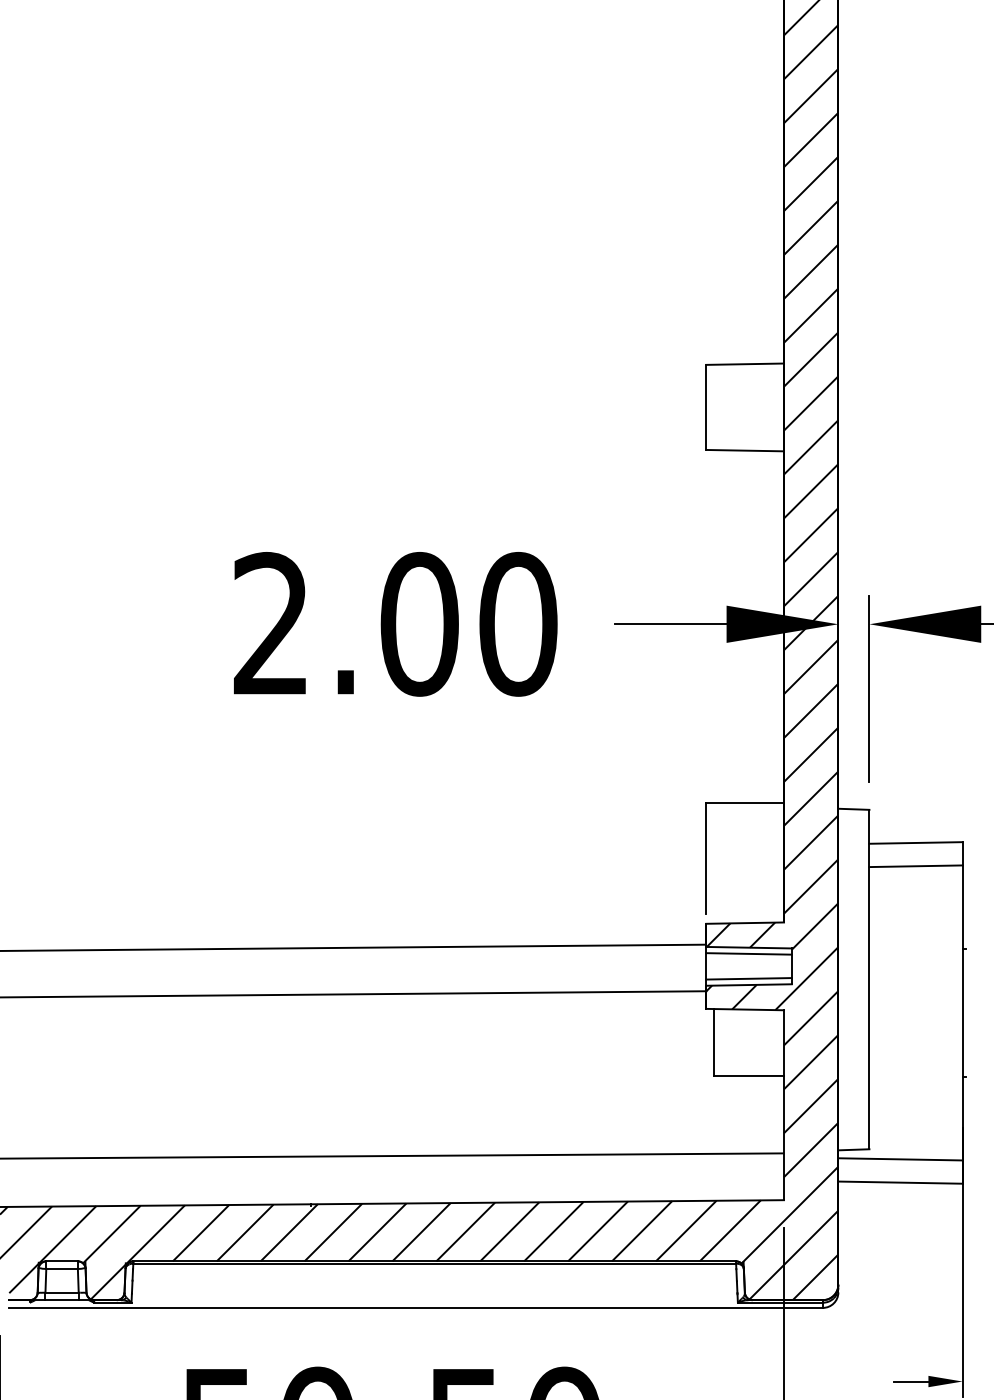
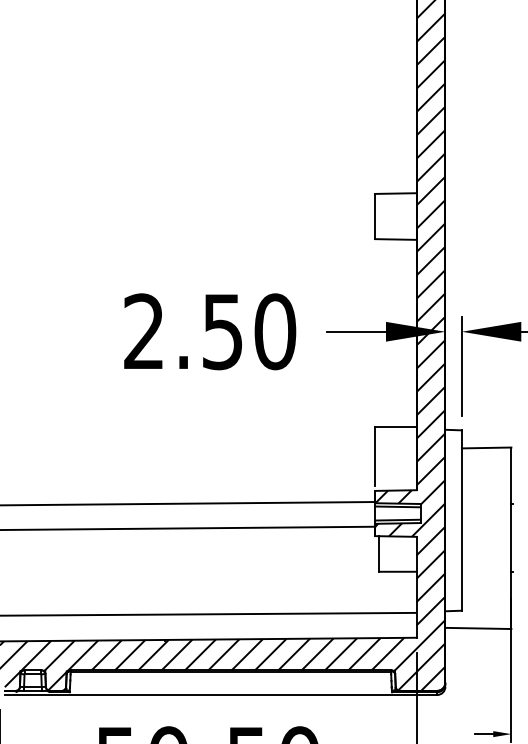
text: (418, 623) -> (222, 331), 2.00 -> 2.50
line: (915, 864) -> (486, 459), removed
line: (900, 1158) -> (478, 615), removed

